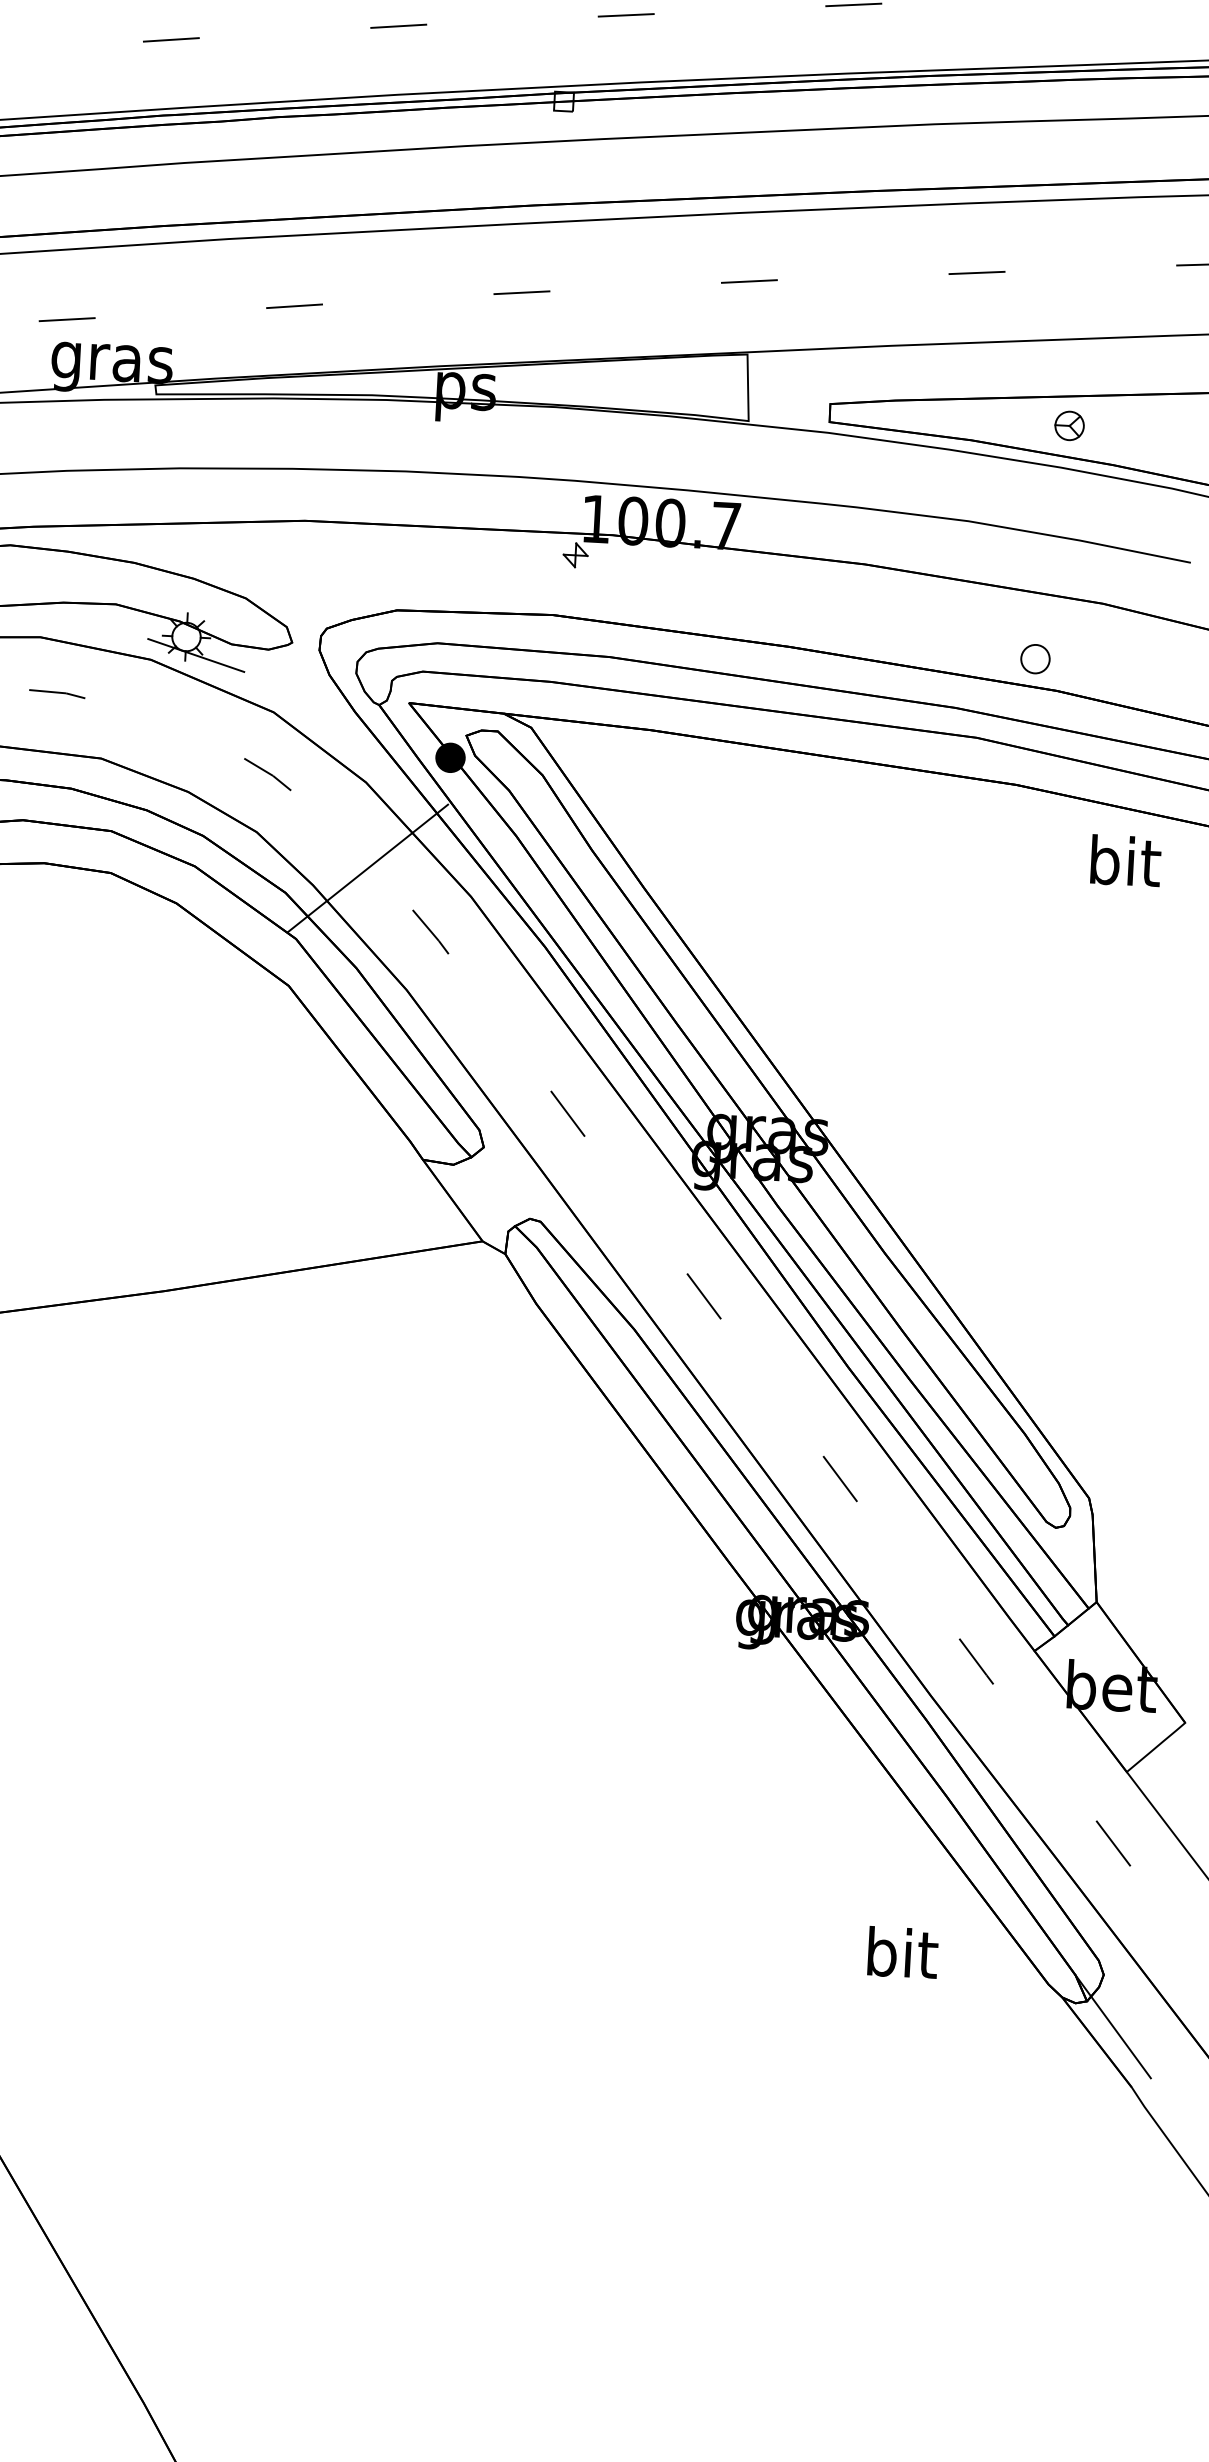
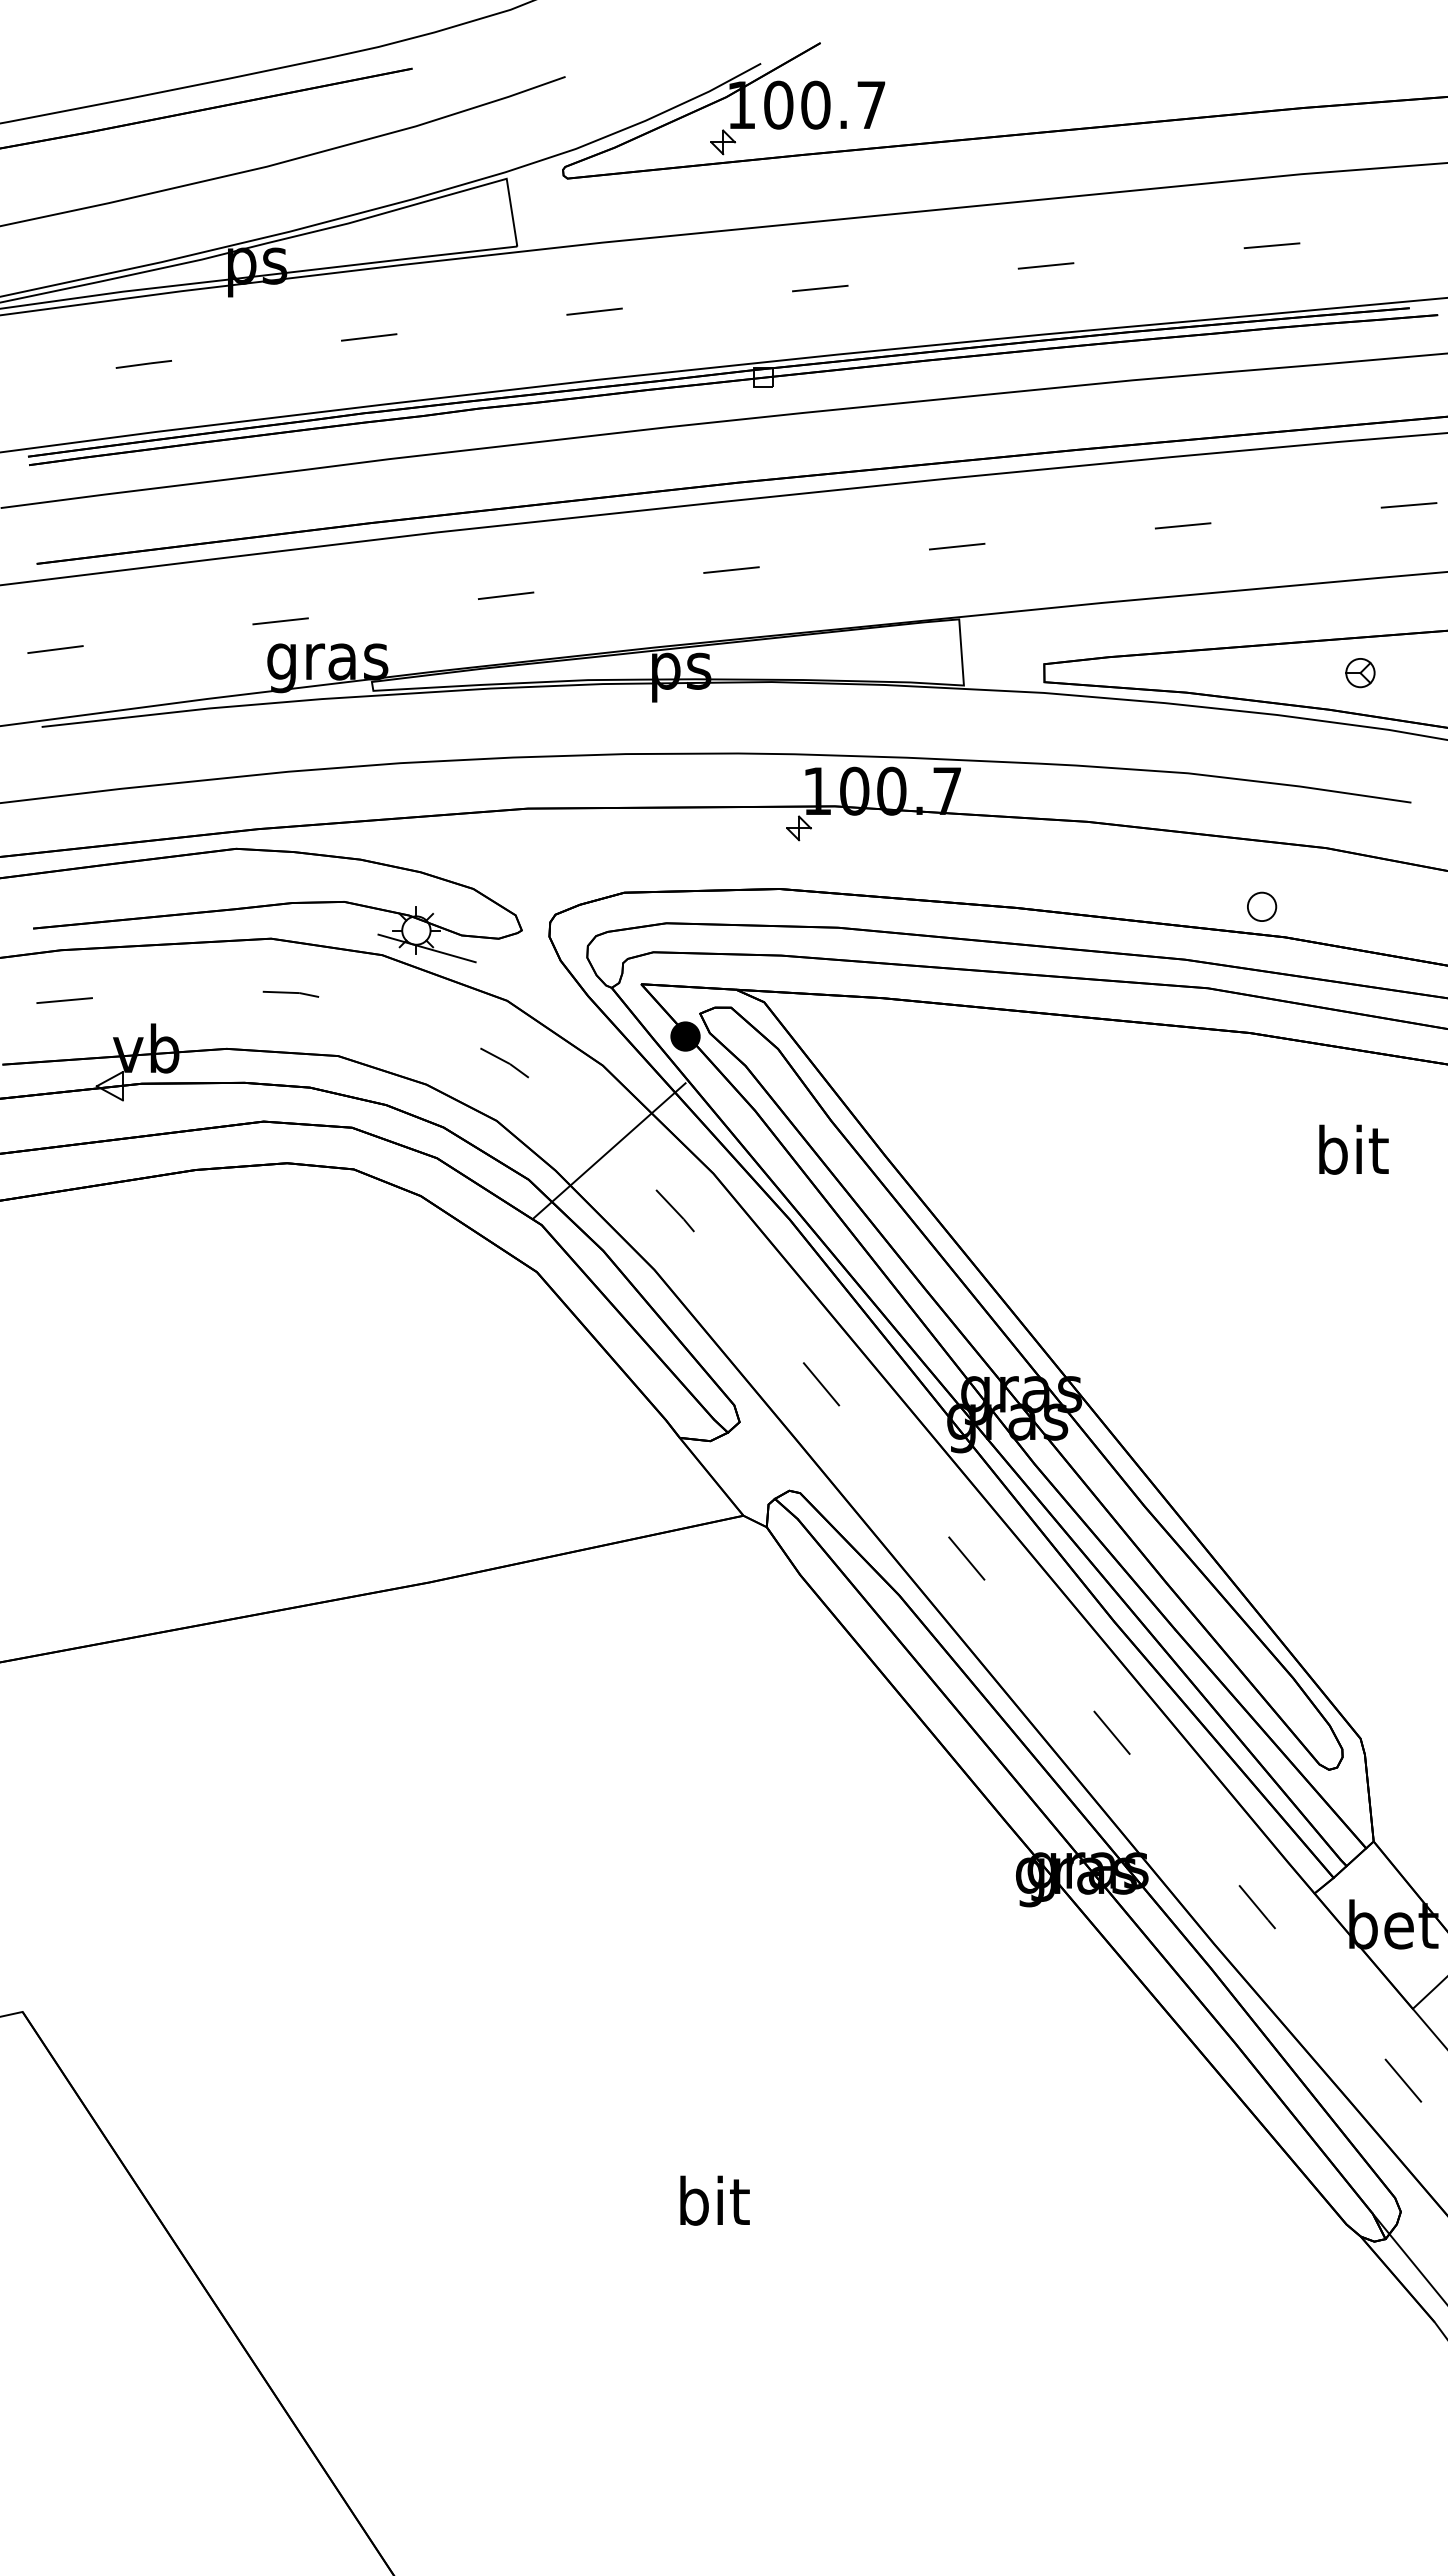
part: (1069, 426) -> (1360, 673), moved
text: (1125, 860) -> (1353, 1149), moved
text: (902, 1952) -> (714, 2200), moved

